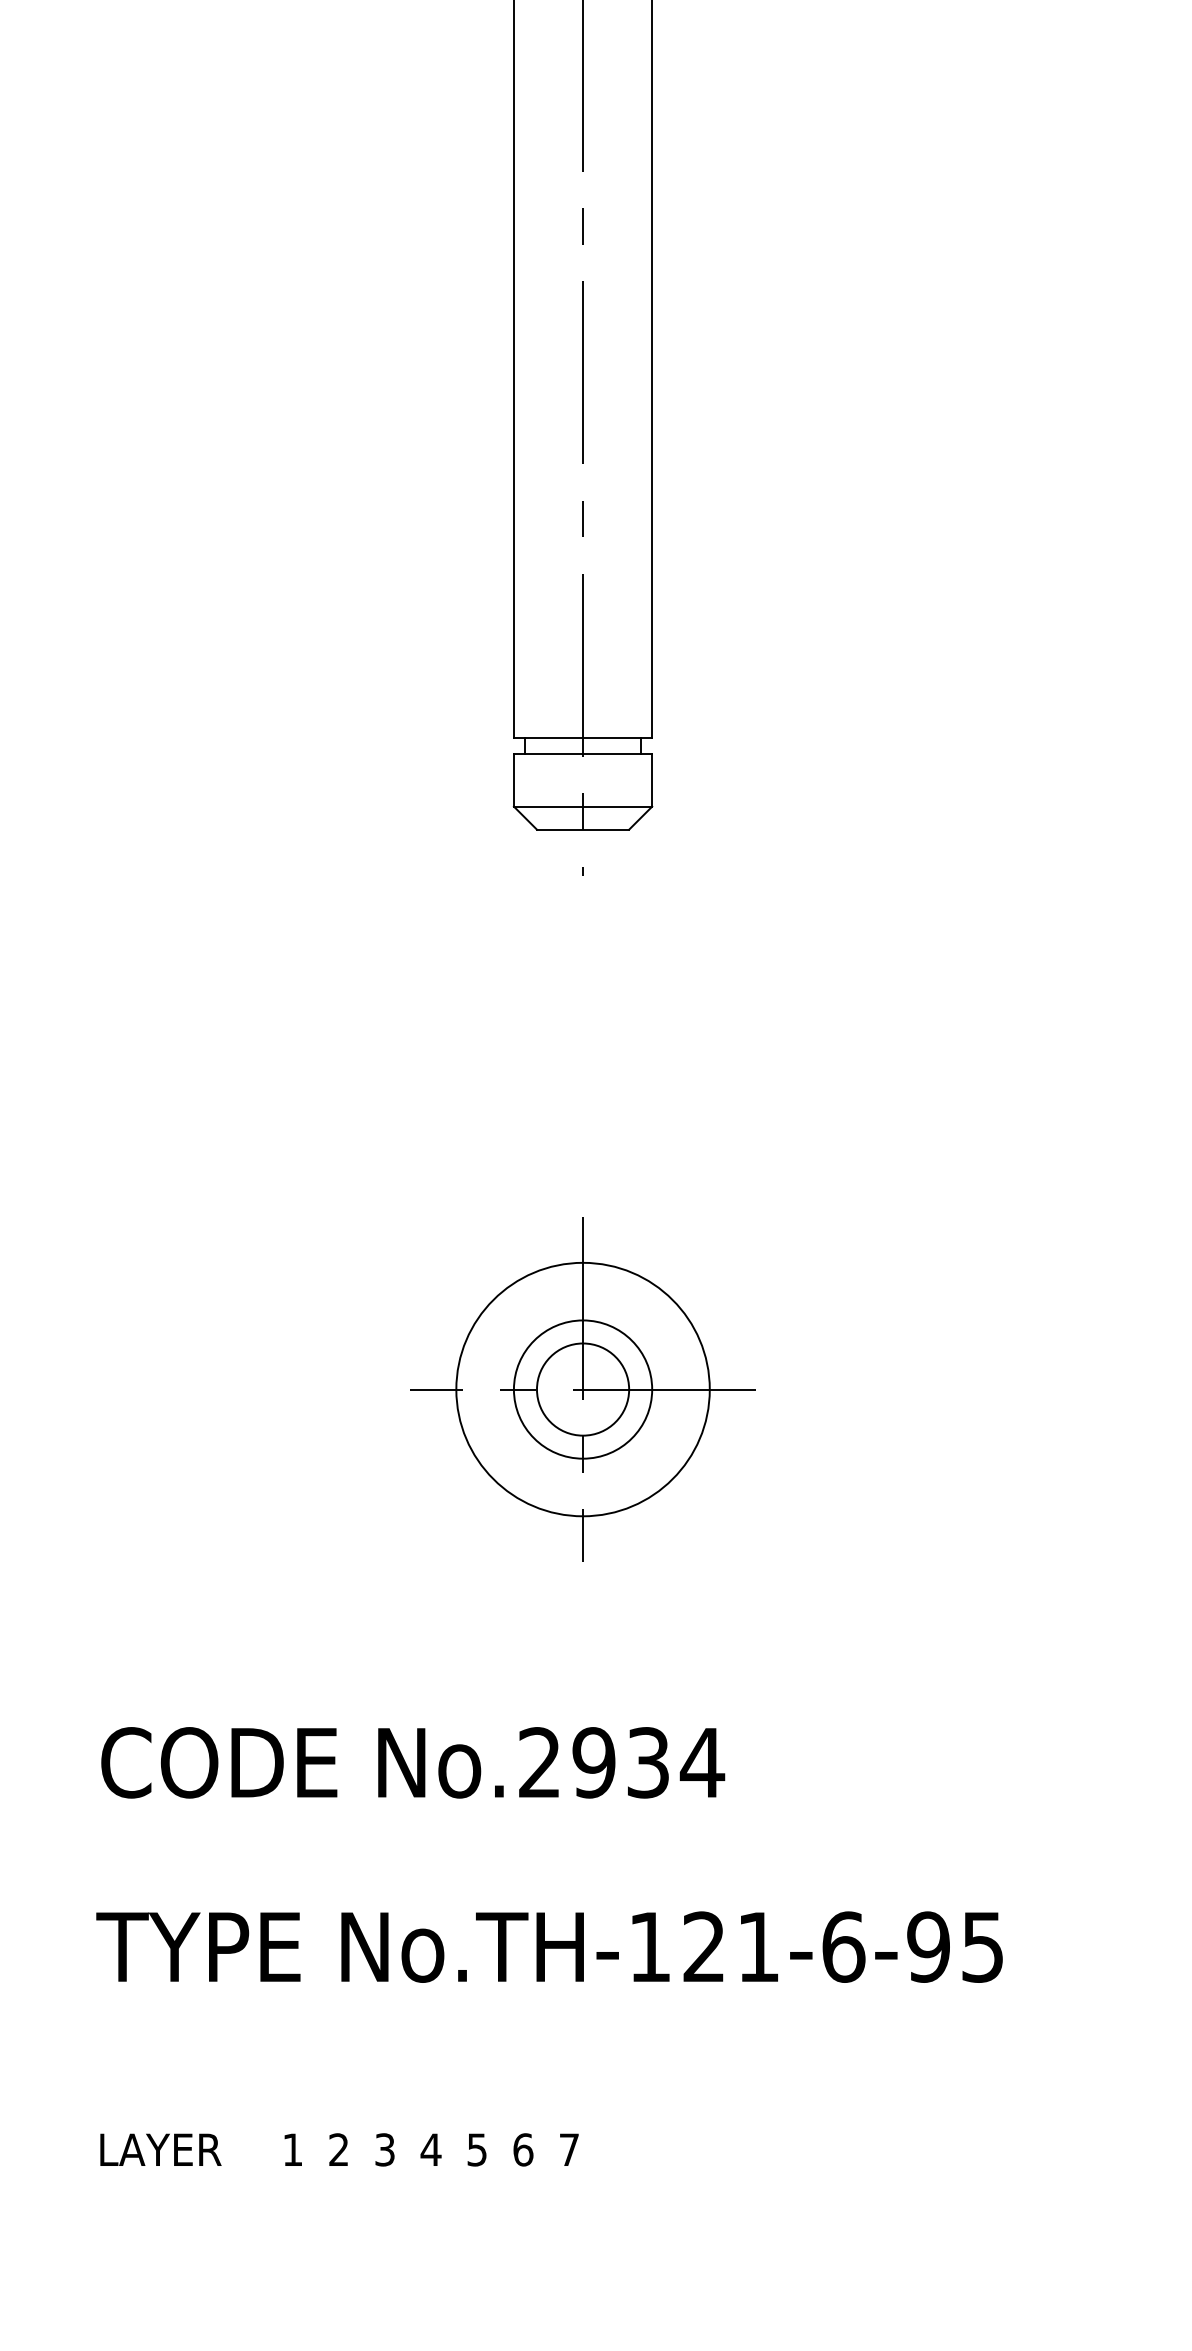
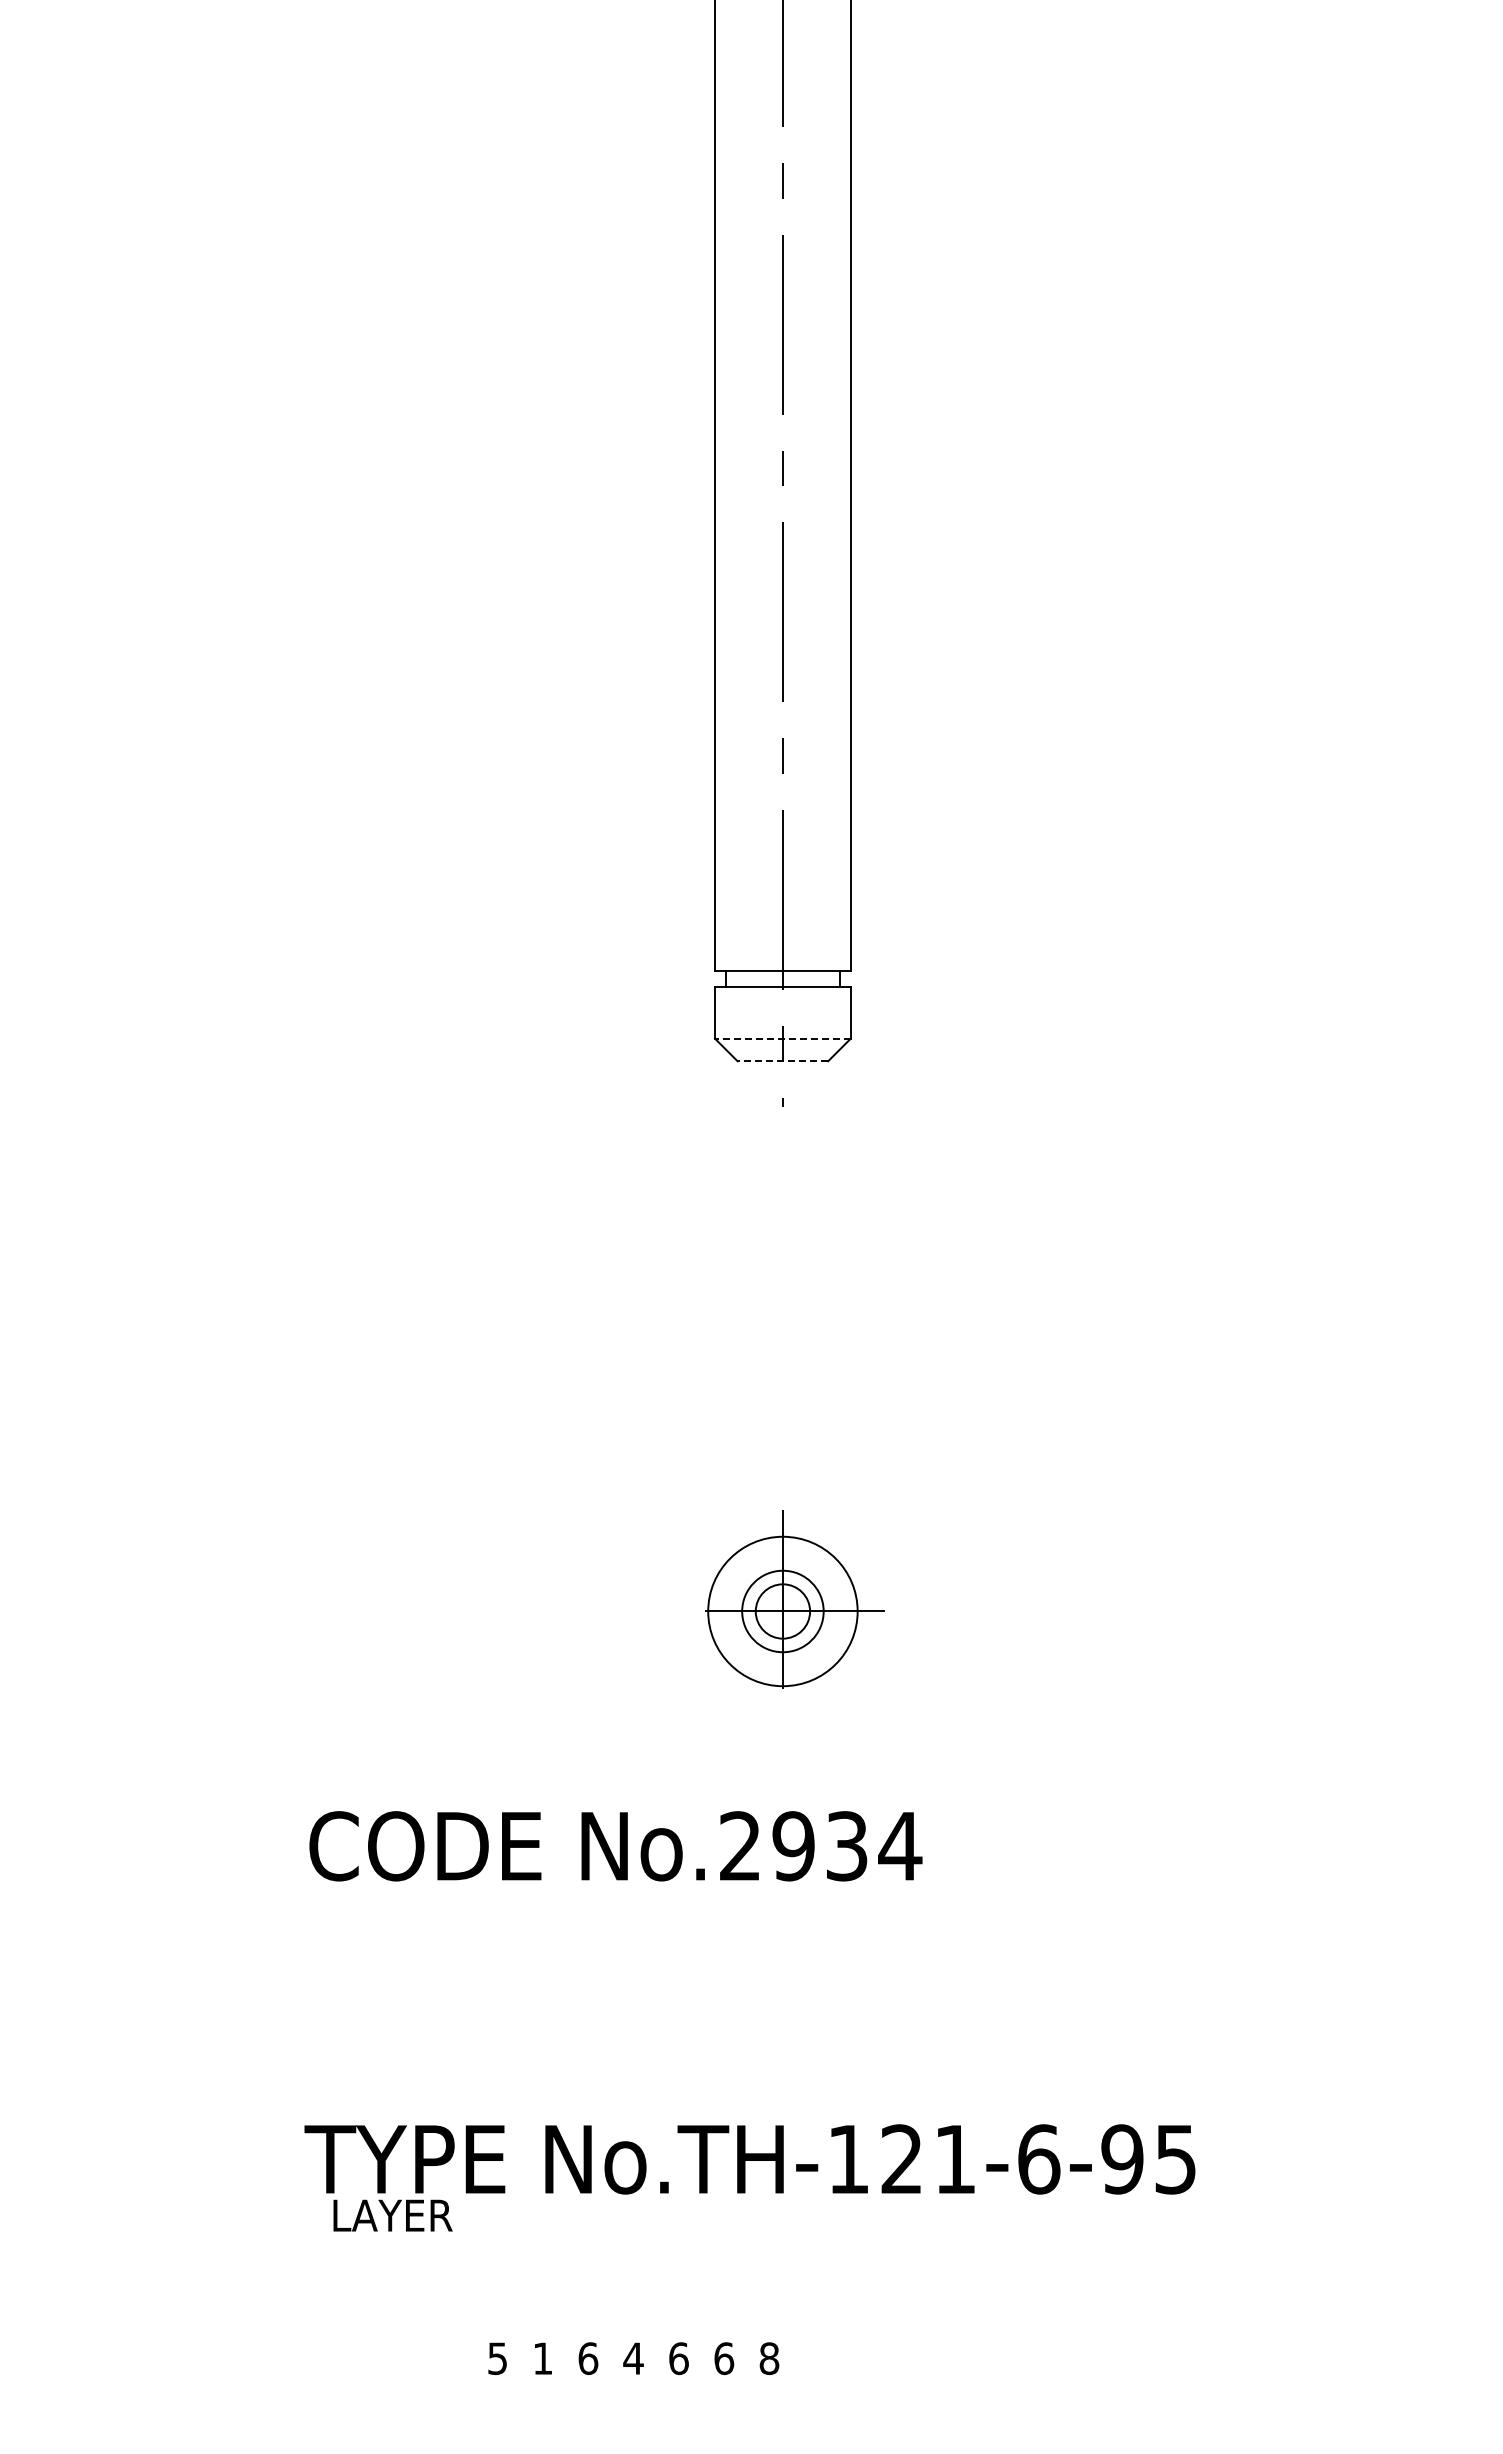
line: (582, 806) -> (782, 1038), solid -> dashed
line: (582, 829) -> (782, 1061), solid -> dashed
part: (582, 1389) -> (782, 1611), size x0.6
text: (412, 1763) -> (615, 1846), moved
text: (160, 2149) -> (392, 2215), moved
text: (292, 2149) -> (497, 2358), 1 -> 5
text: (338, 2149) -> (542, 2358), 2 -> 1
text: (385, 2149) -> (588, 2358), 3 -> 6
text: (476, 2149) -> (678, 2358), 5 -> 6
text: (569, 2149) -> (769, 2358), 7 -> 8

